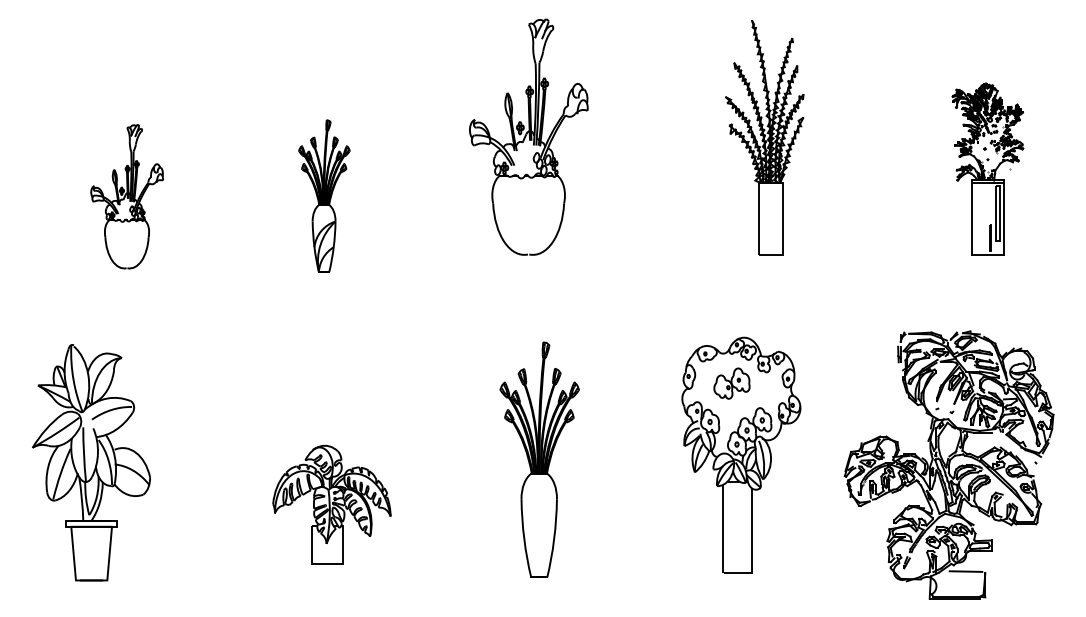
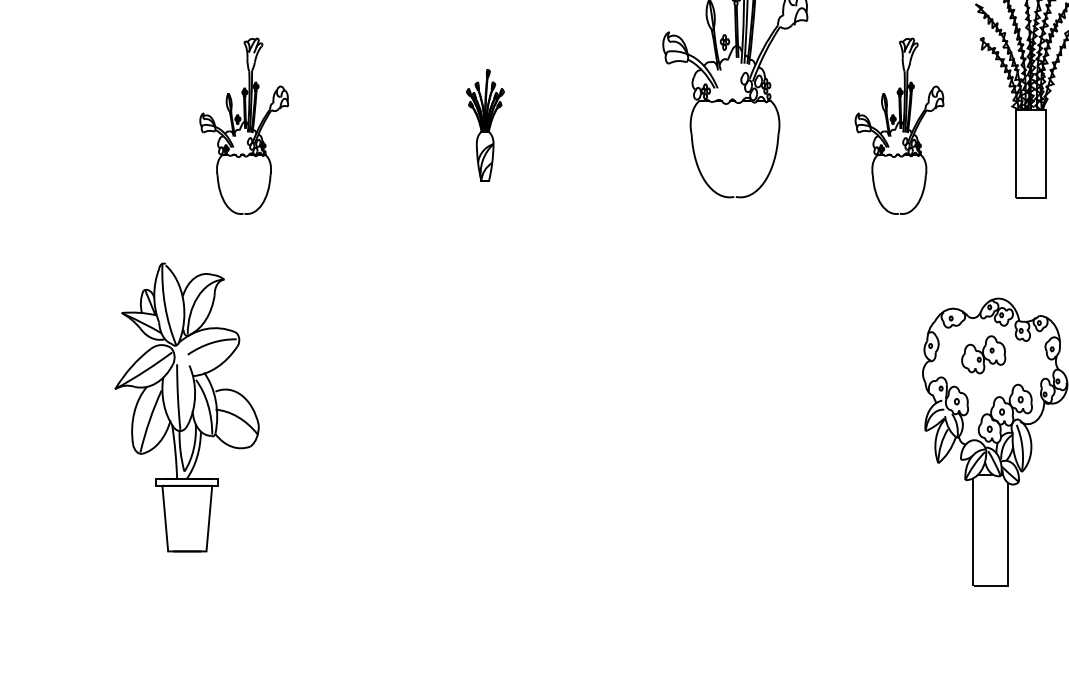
part: (324, 195) -> (485, 124), size x0.6
part: (662, 196) -> (898, 126), added
part: (539, 459) -> (748, 447), removed
part: (91, 462) -> (187, 407), moved
part: (331, 504) -> (494, 502), removed

